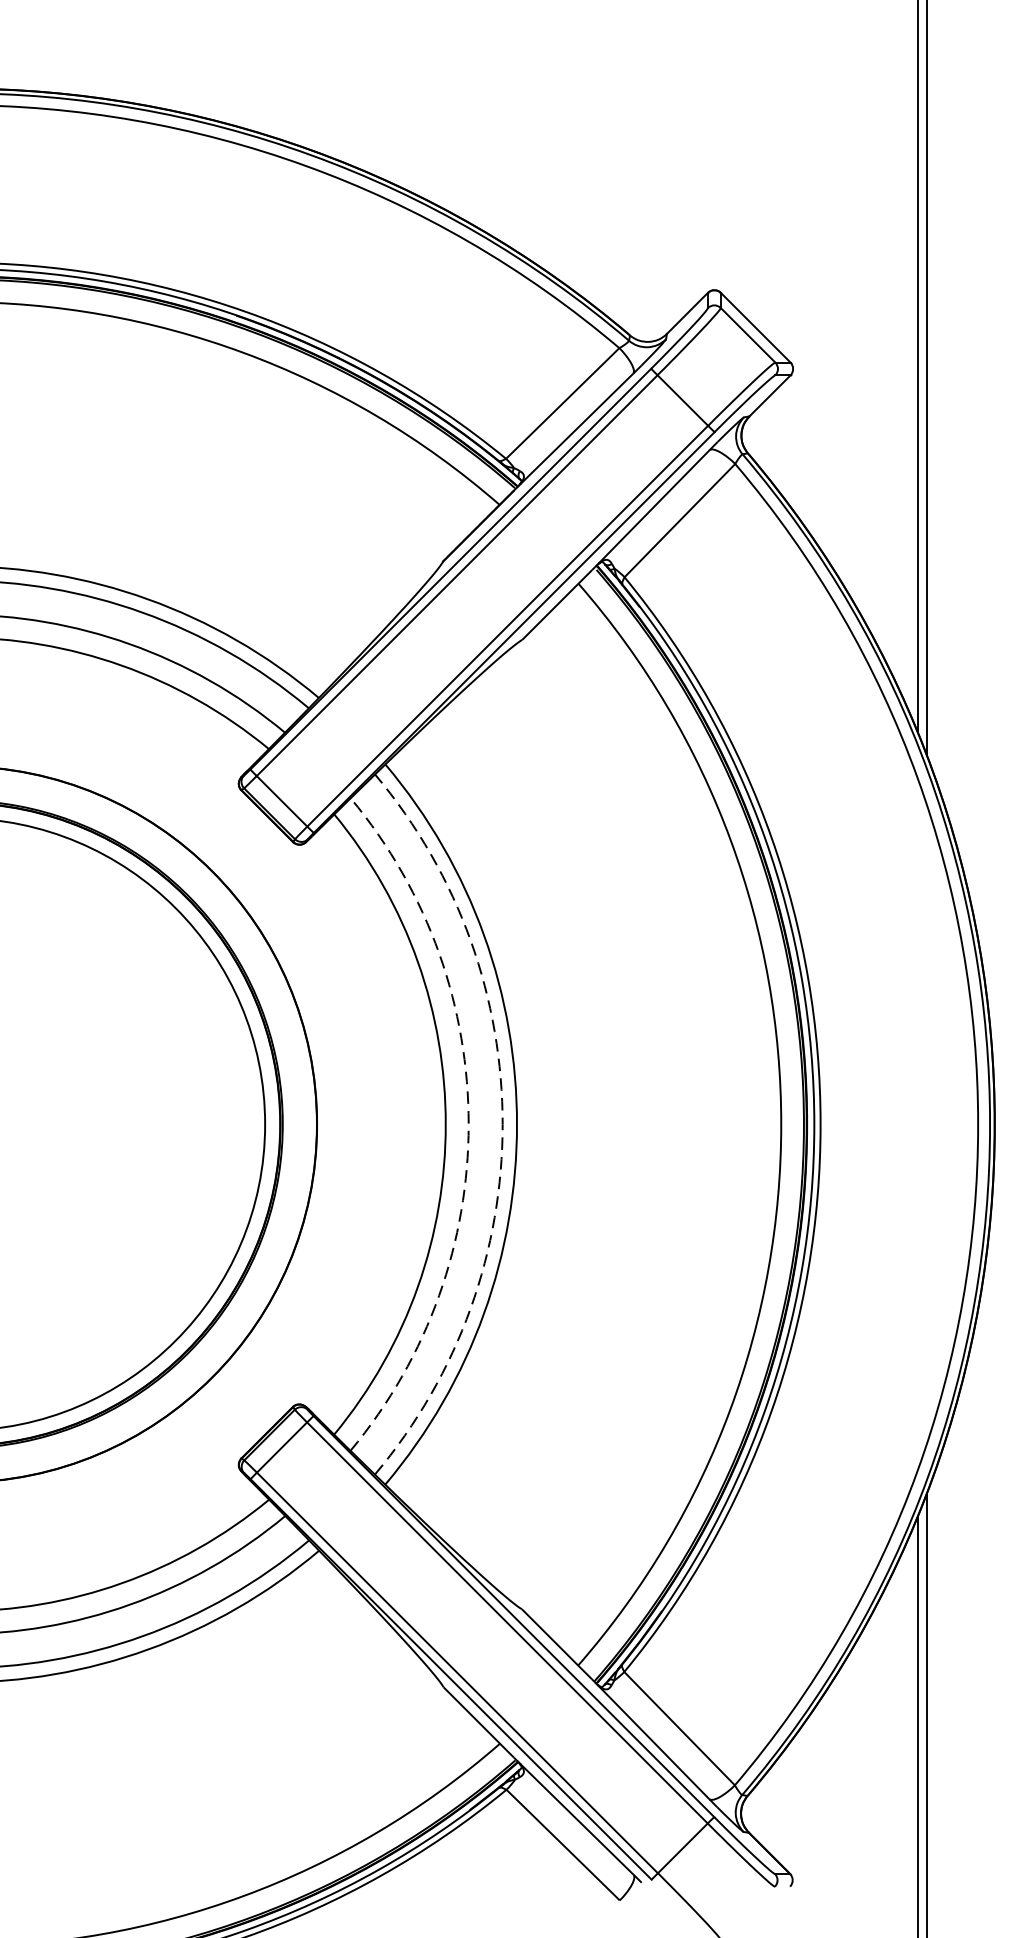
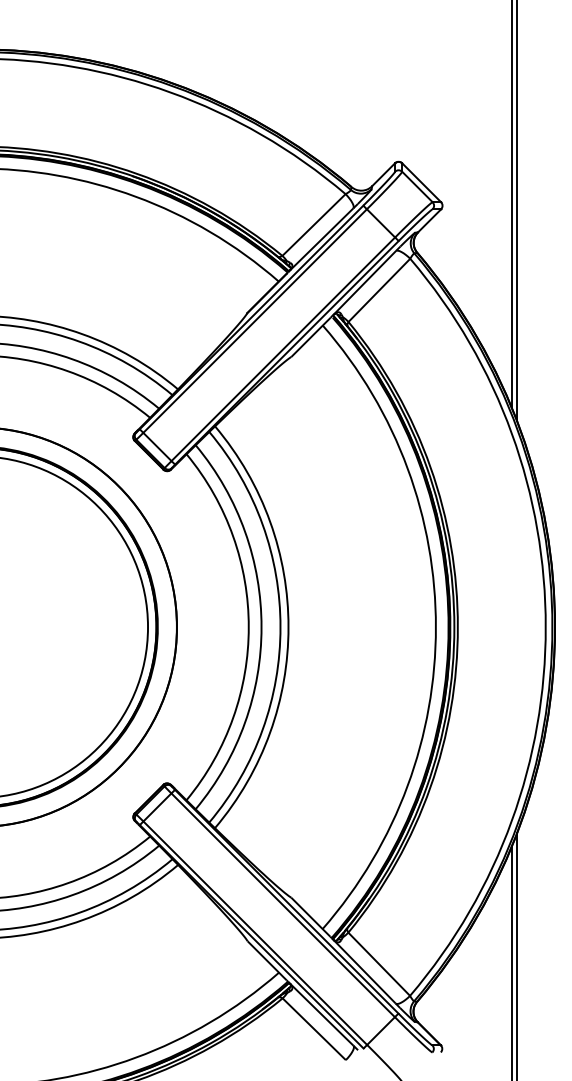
arc: (468, 1124) -> (261, 627), dashed -> solid
arc: (502, 1124) -> (280, 627), dashed -> solid

